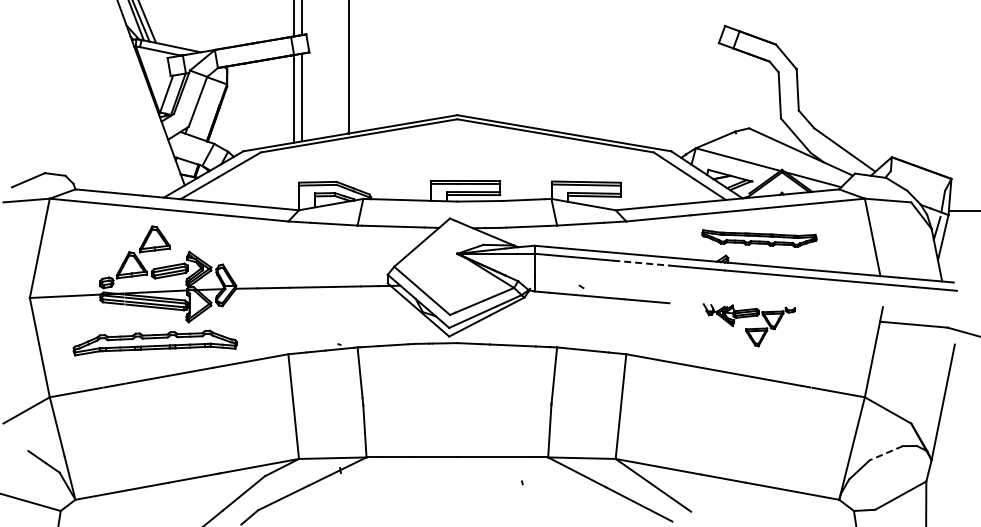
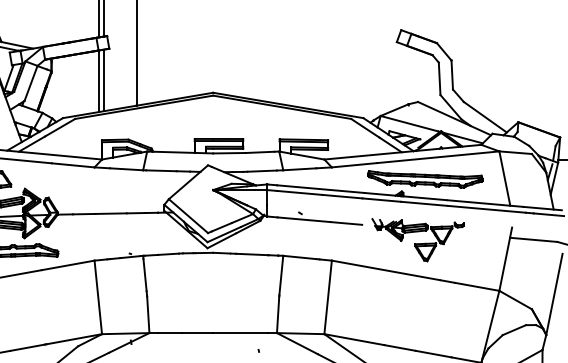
part: (759, 238) -> (425, 179), size x1.43
line: (642, 263) -> (343, 196), dashed -> solid
part: (749, 325) -> (418, 240), size x1.43
line: (885, 453) -> (513, 330), dashed -> solid

